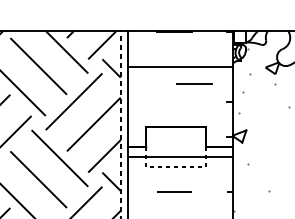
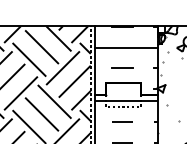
line: (194, 82) -> (122, 67), moved

